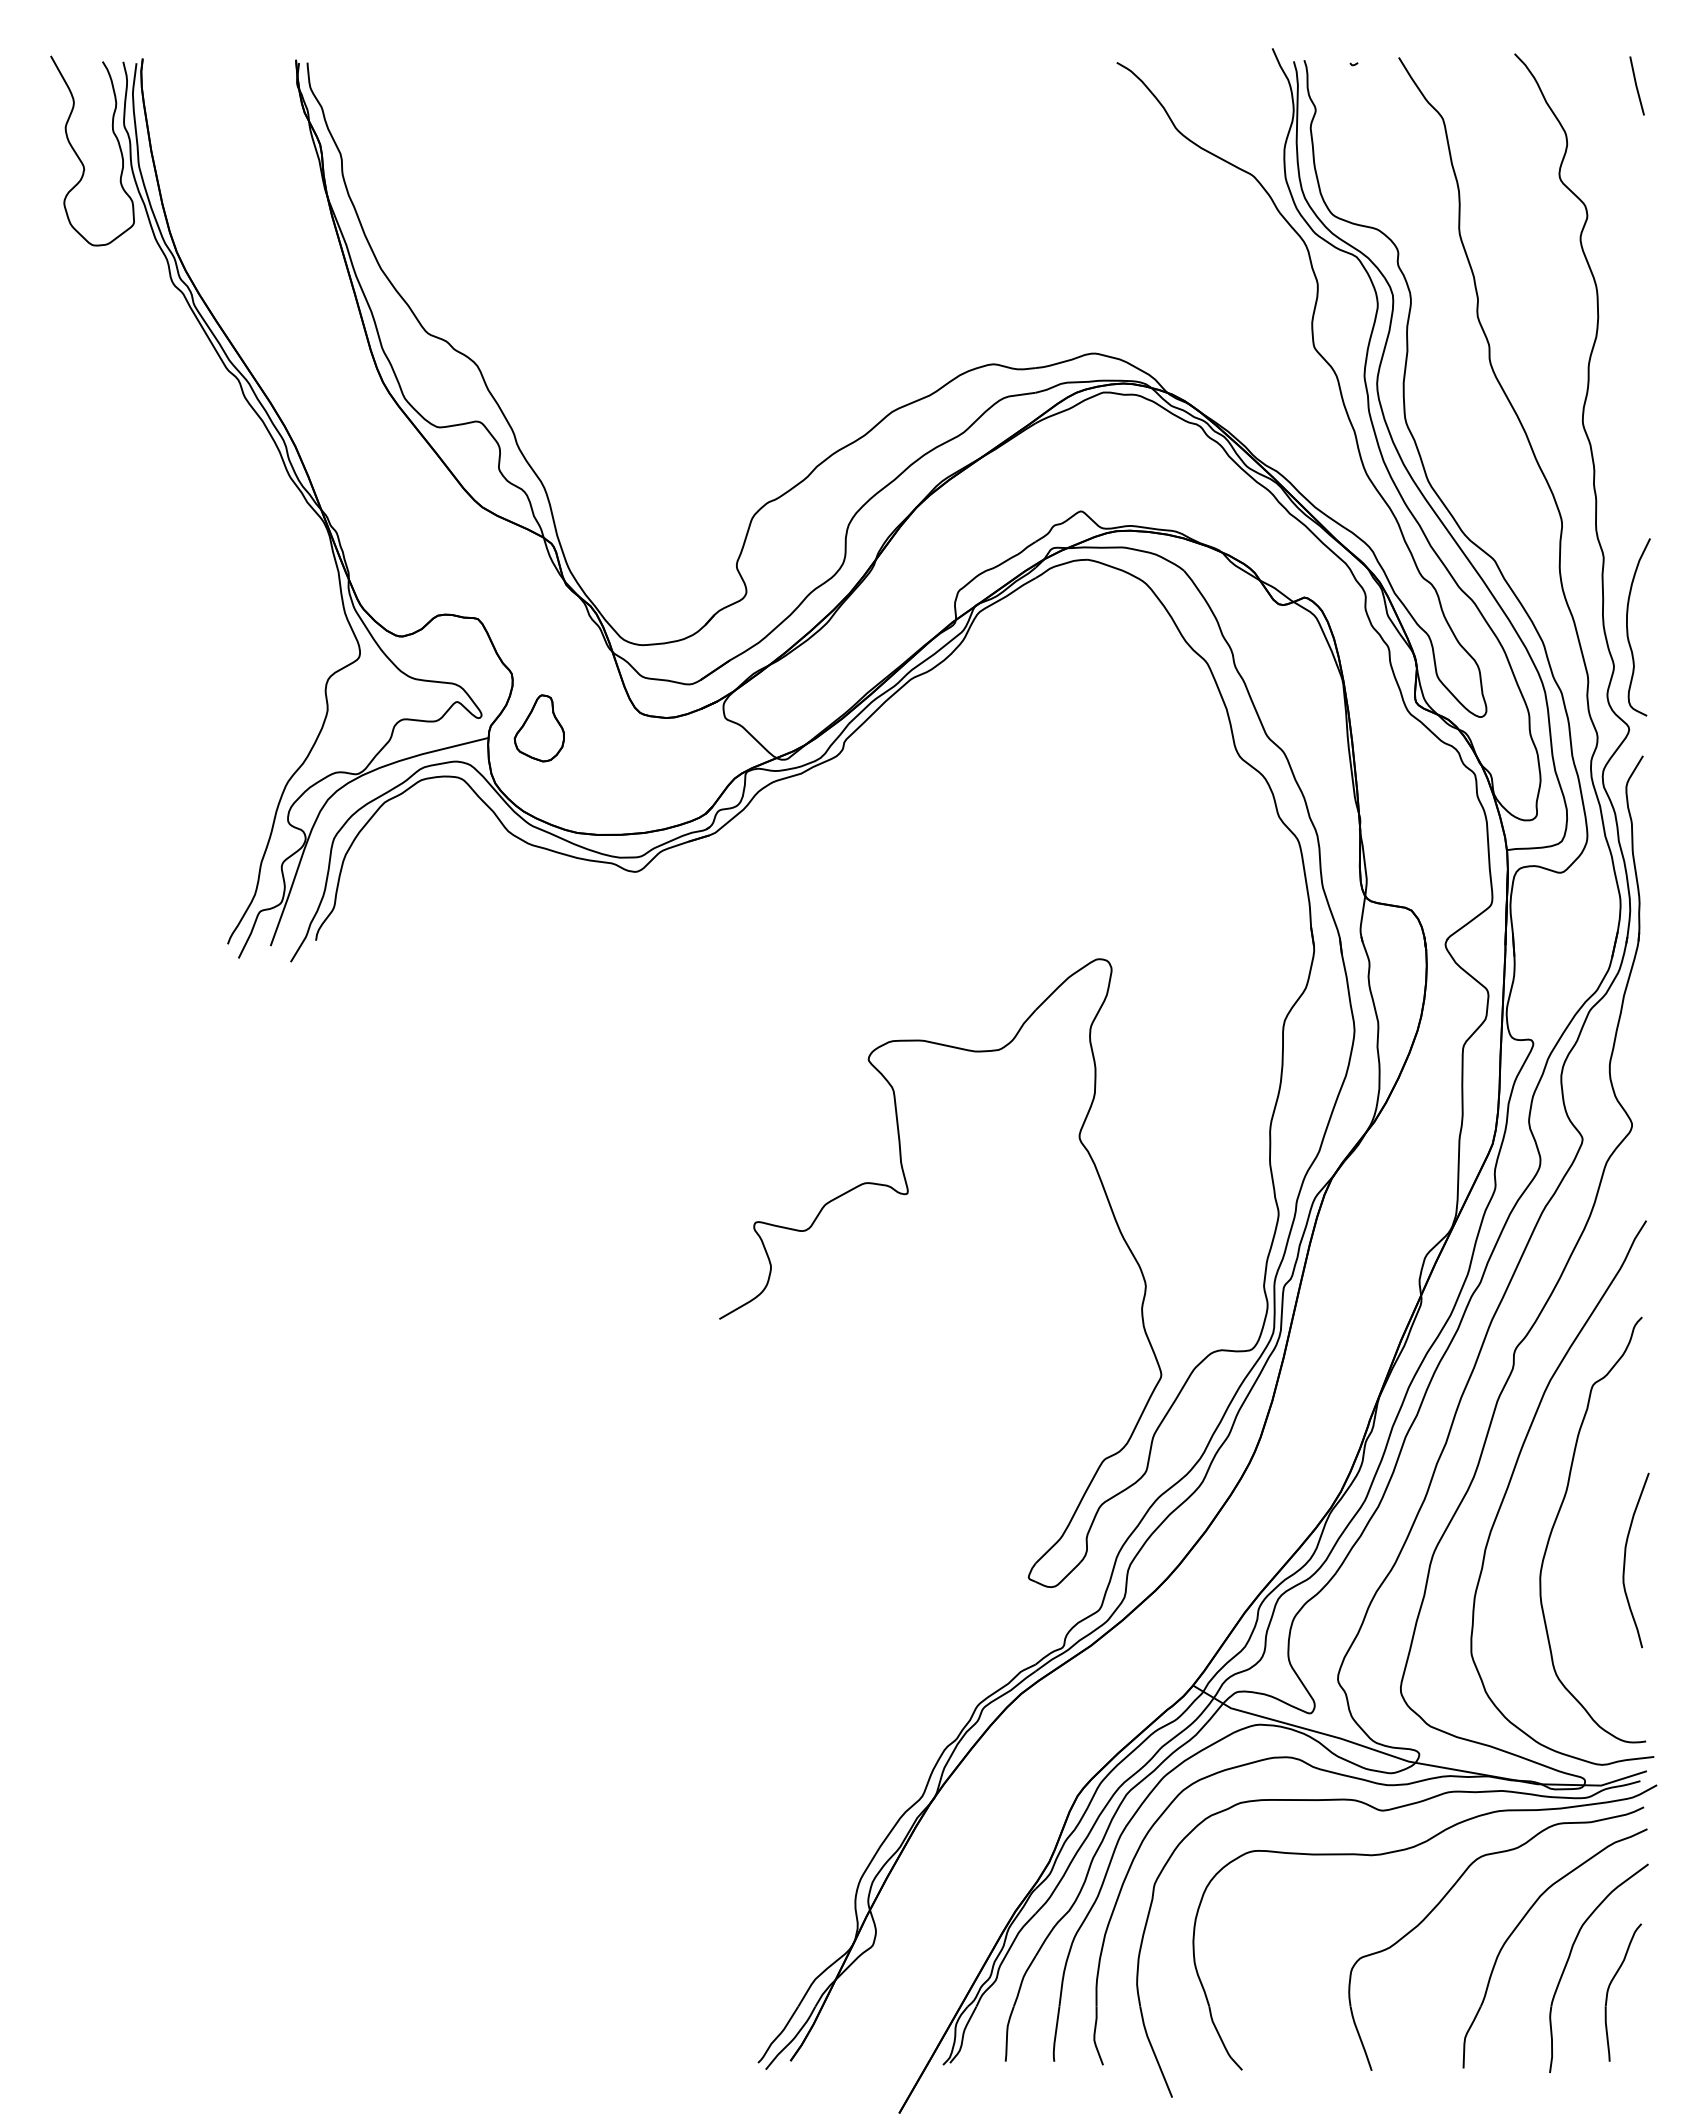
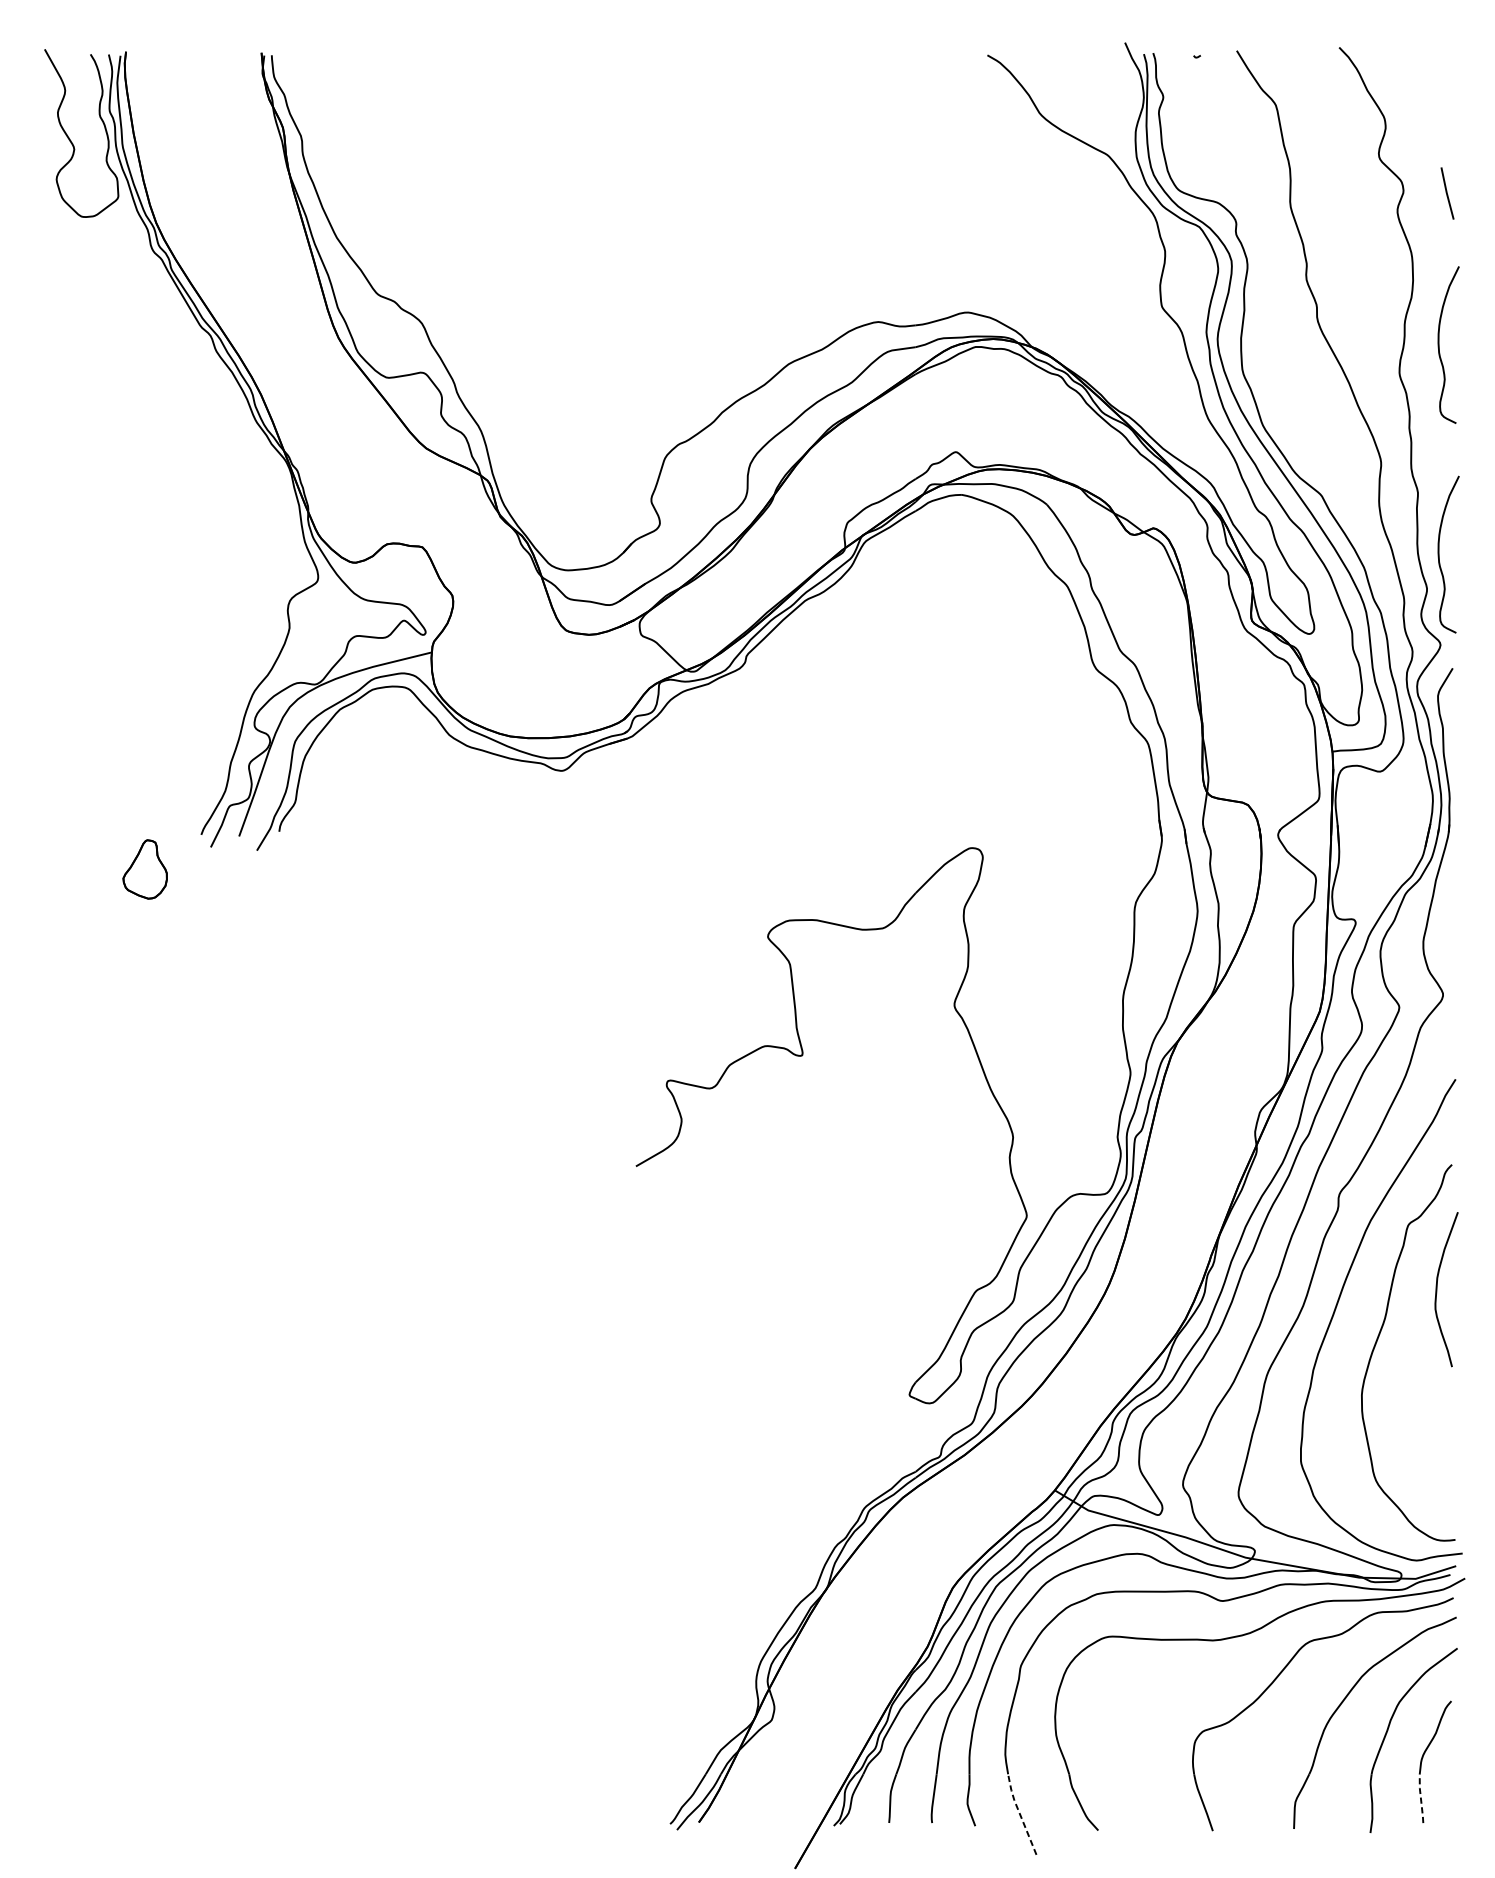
line: (1636, 85) -> (1446, 193), moved
curve: (1628, 392) -> (1439, 346), added
part: (538, 728) -> (144, 869), moved
curve: (1625, 1560) -> (1437, 1289), moved
line: (1607, 2034) -> (1421, 1798), solid -> dashed
line: (1153, 2050) -> (1019, 1813), solid -> dashed

